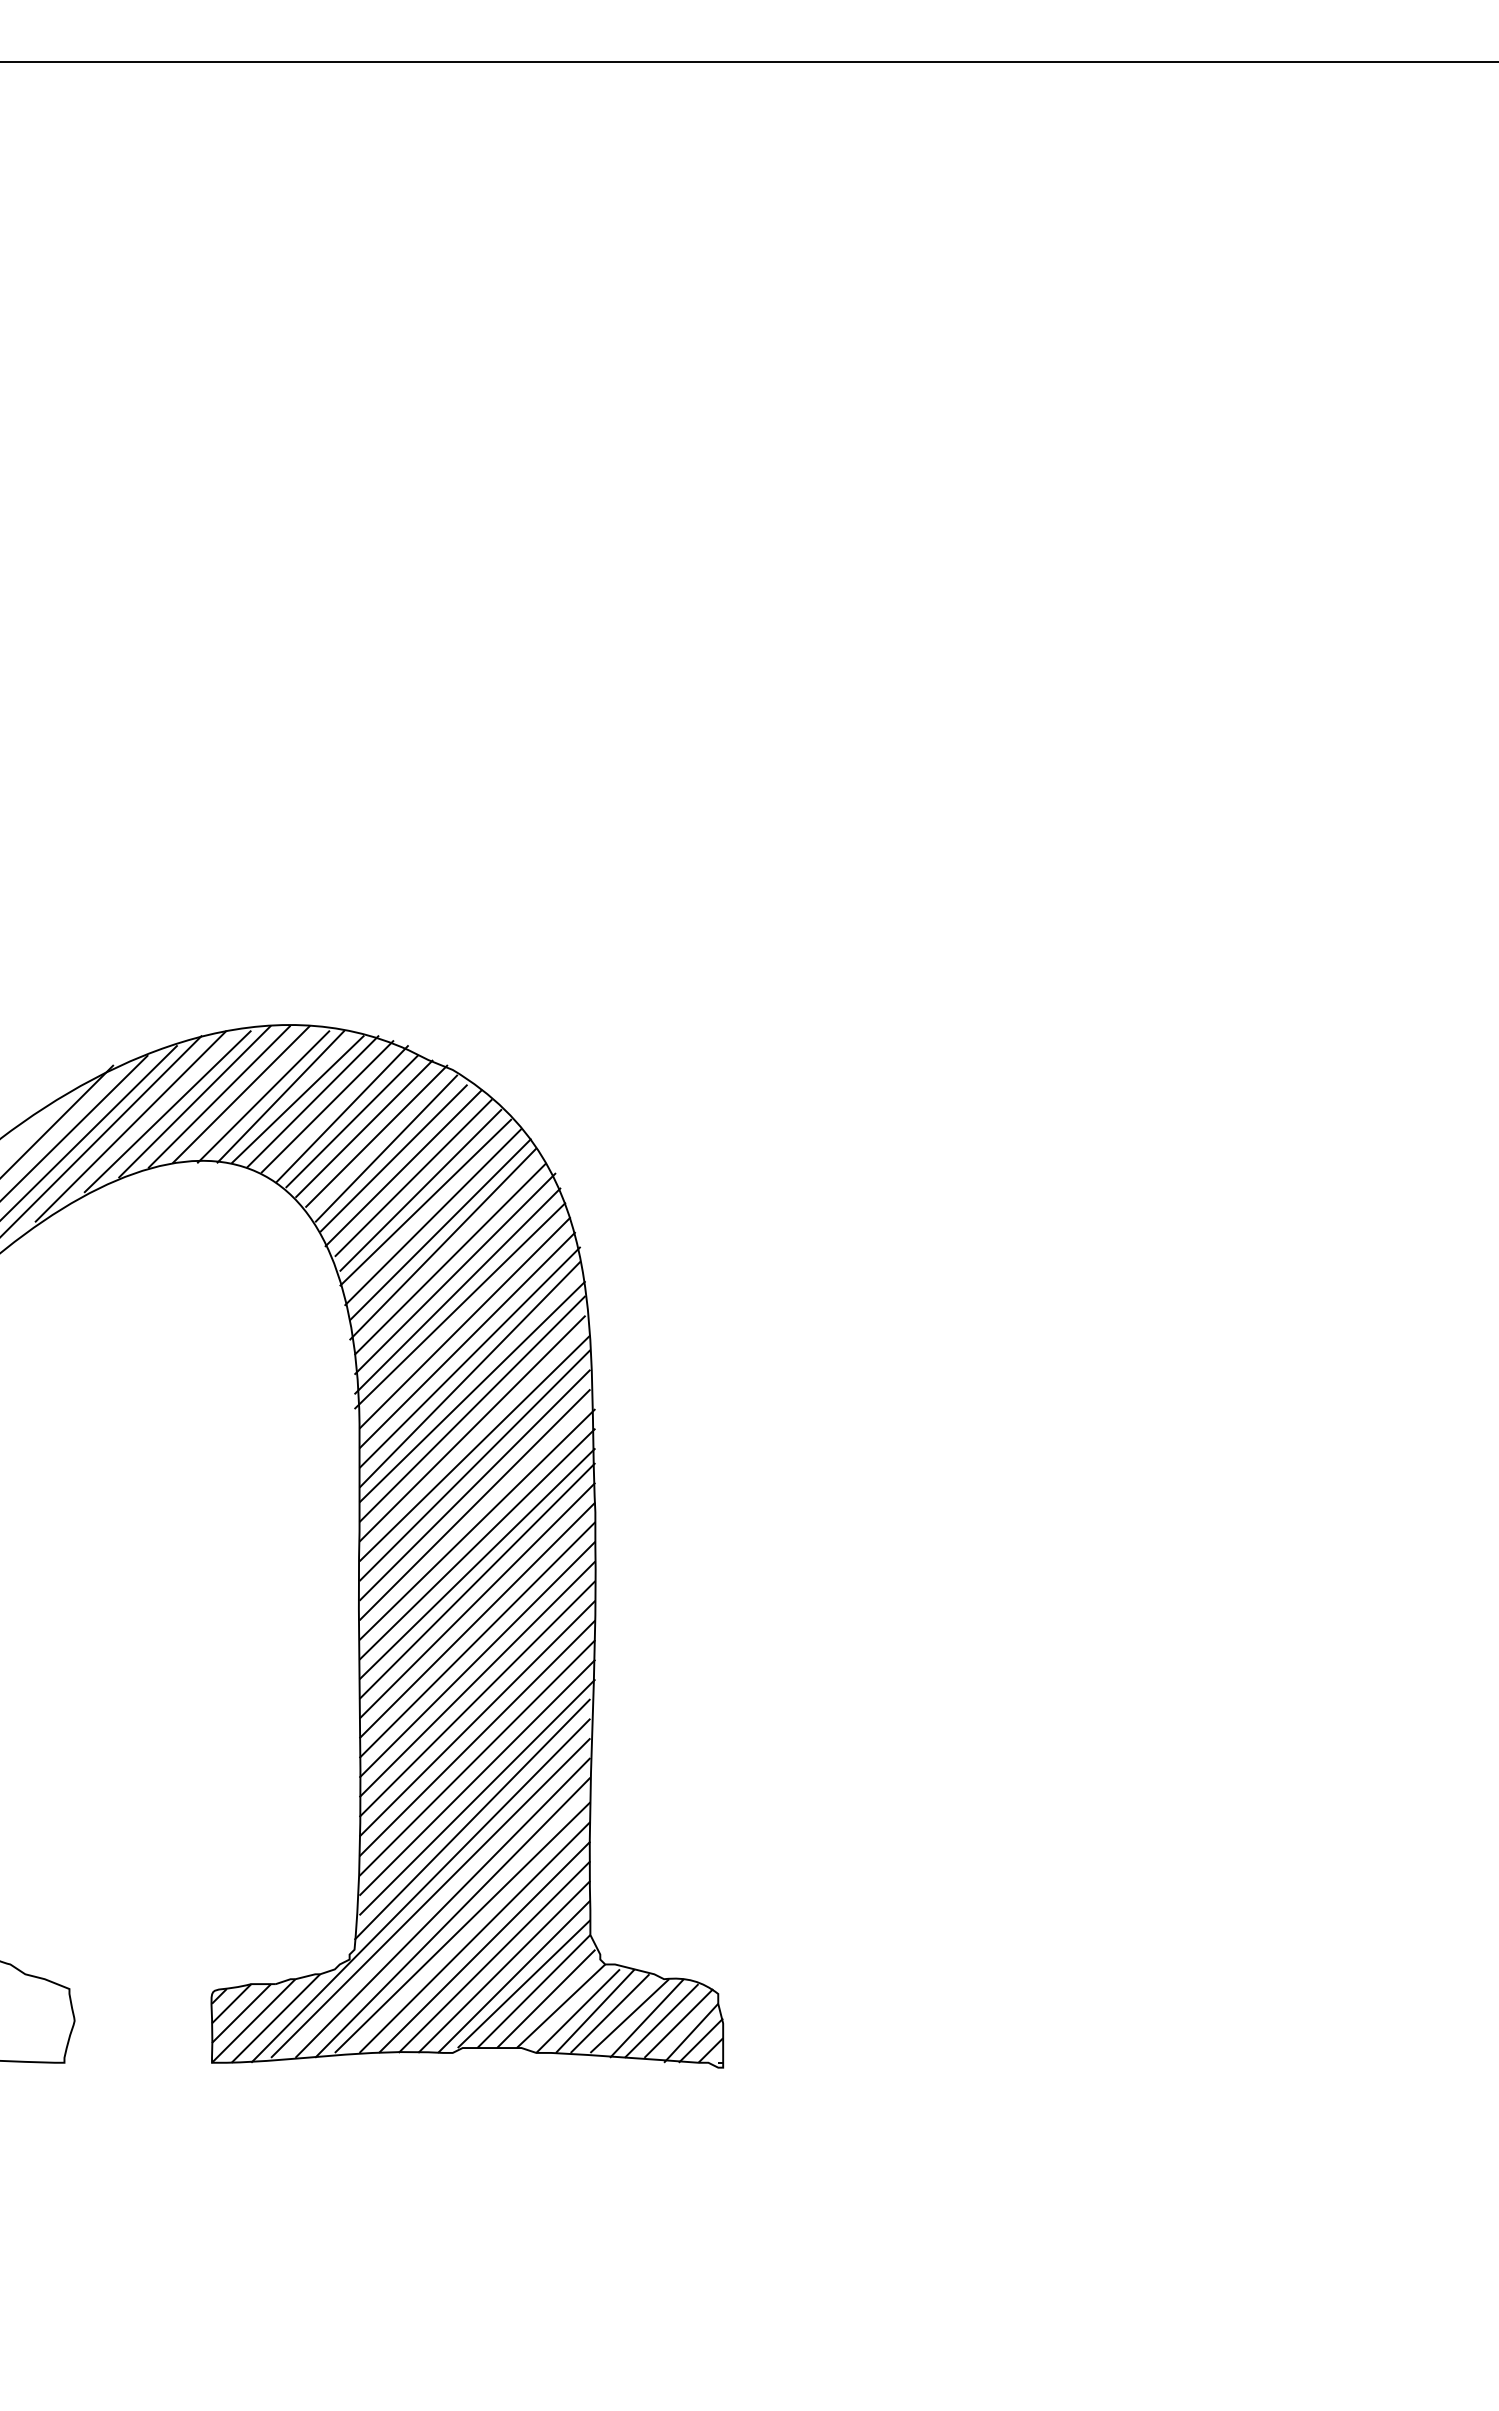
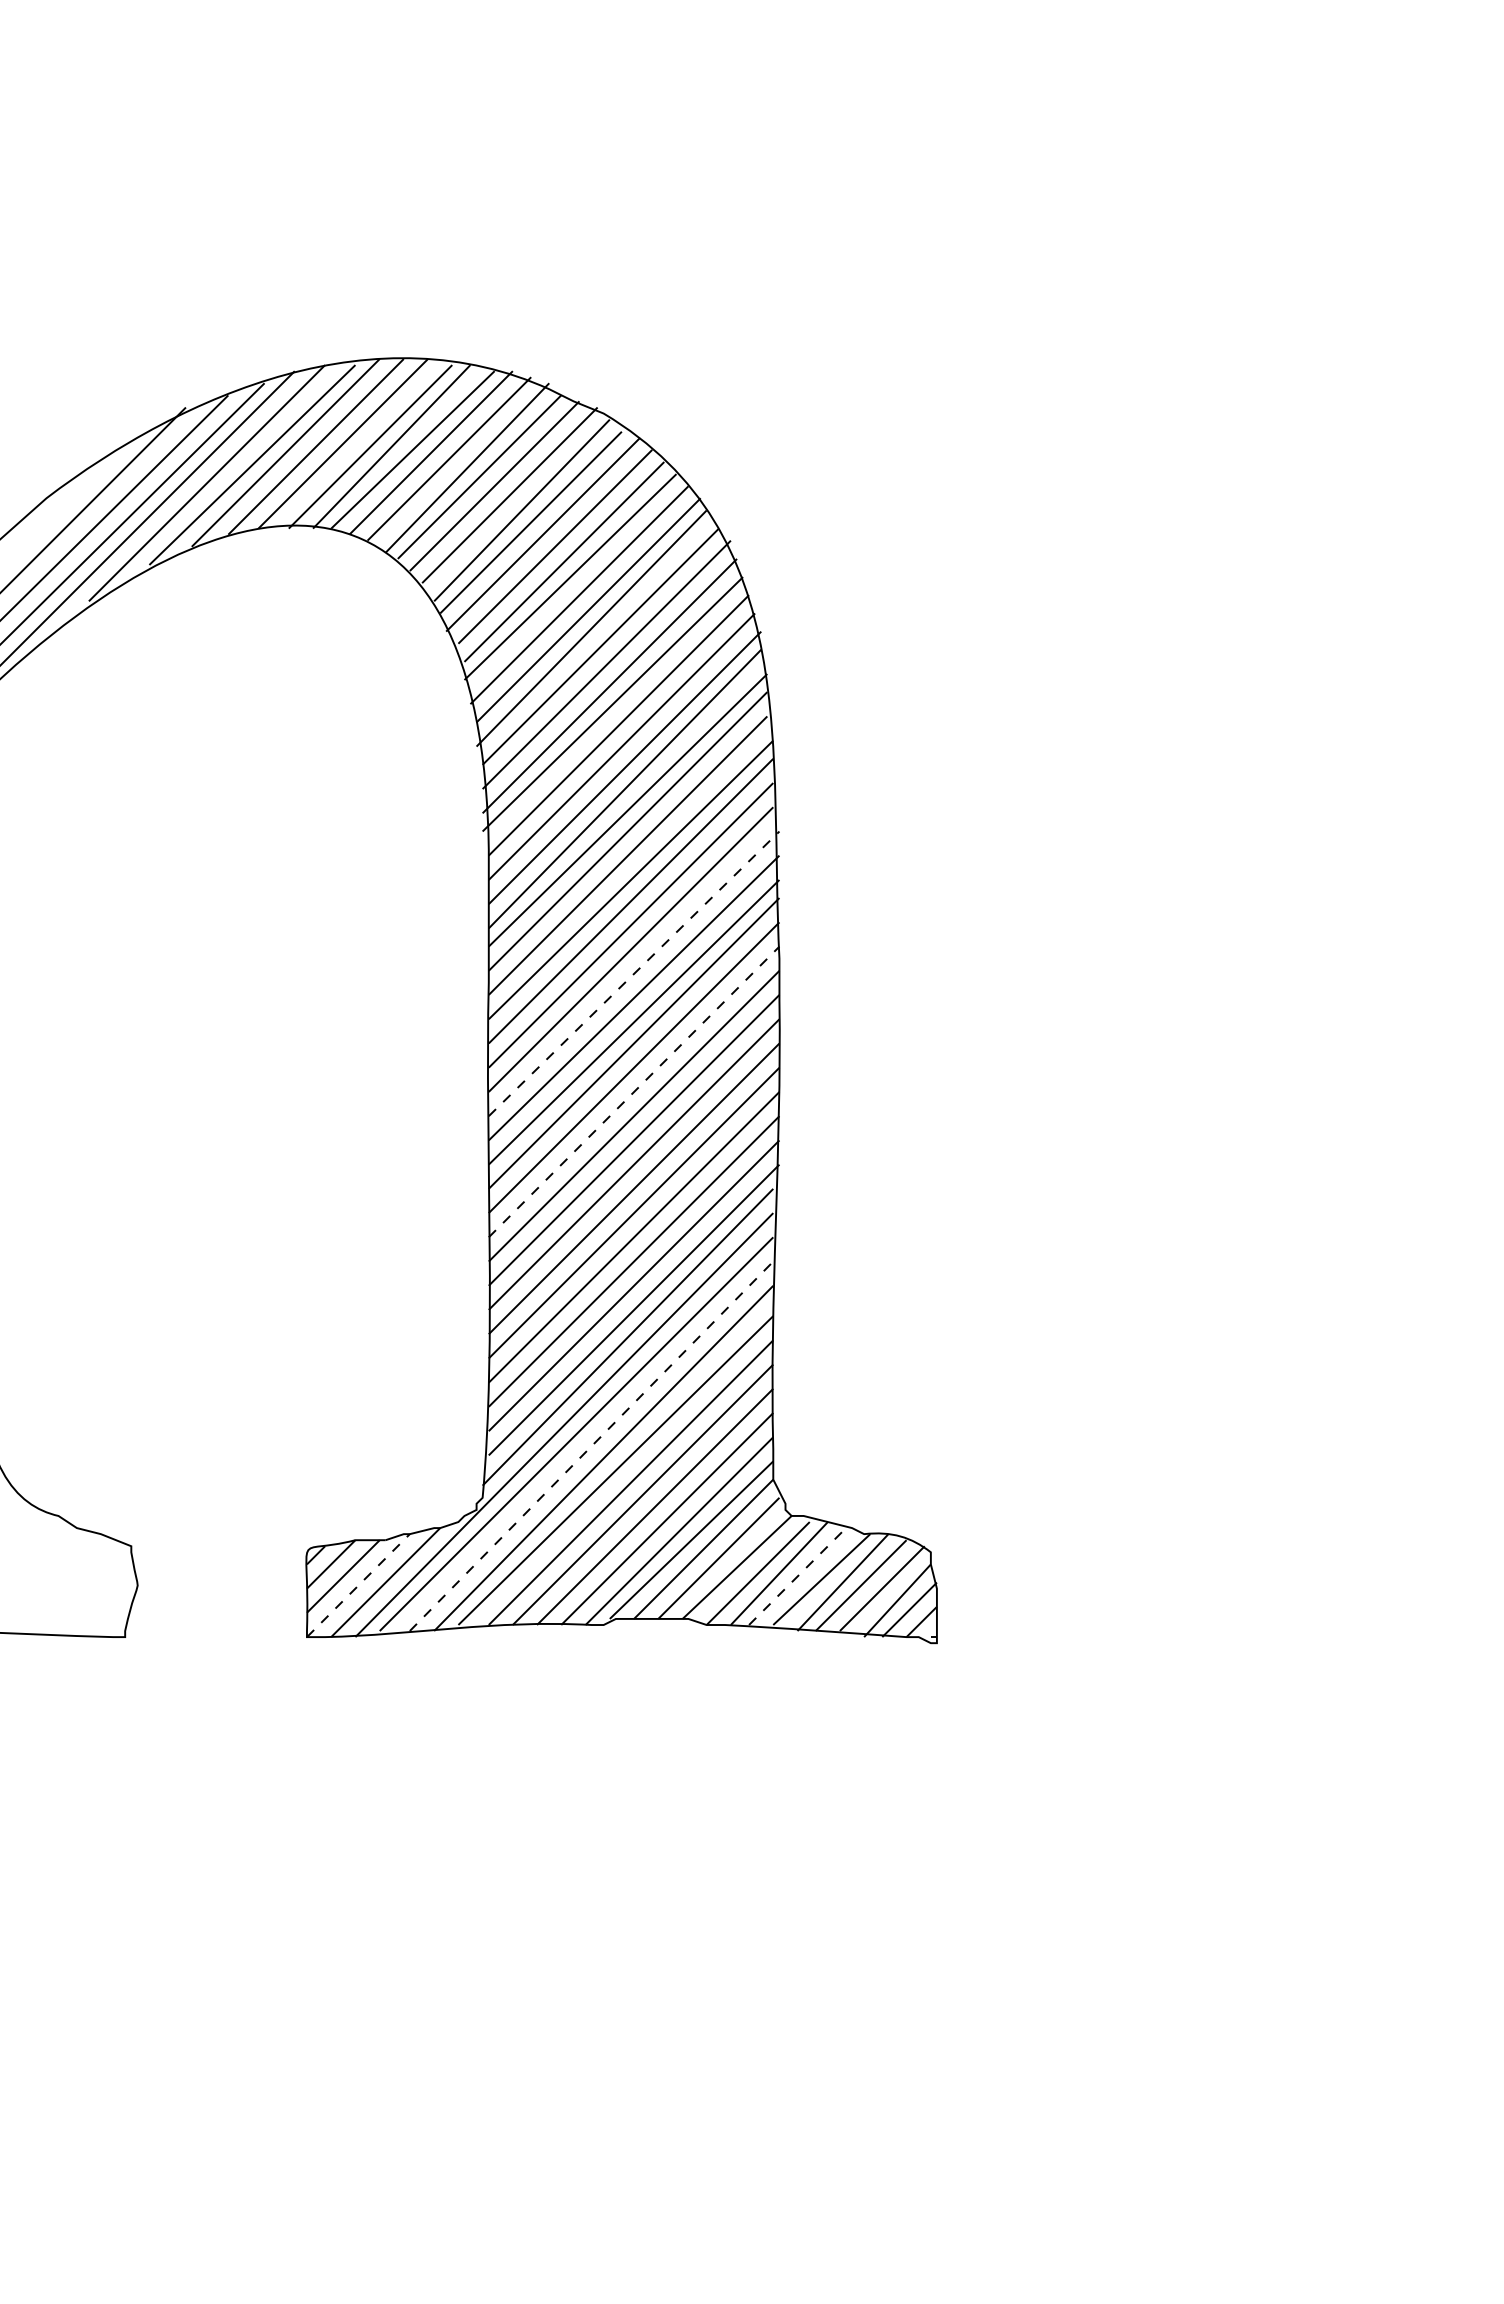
line: (477, 1524) -> (634, 973), solid -> dashed
line: (477, 1620) -> (634, 1092), solid -> dashed
line: (443, 1907) -> (592, 1445), solid -> dashed
line: (610, 2013) -> (798, 1576), solid -> dashed
line: (254, 2020) -> (359, 1585), solid -> dashed

